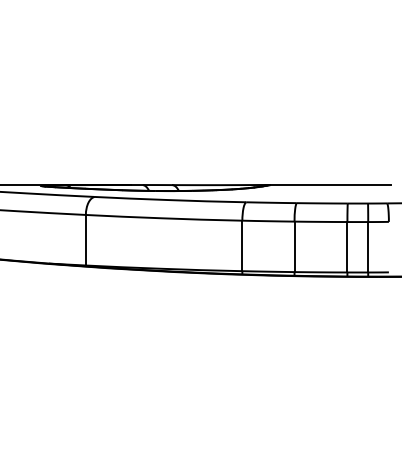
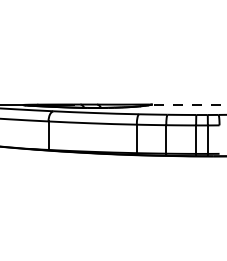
line: (328, 184) -> (185, 104), solid -> dashed

